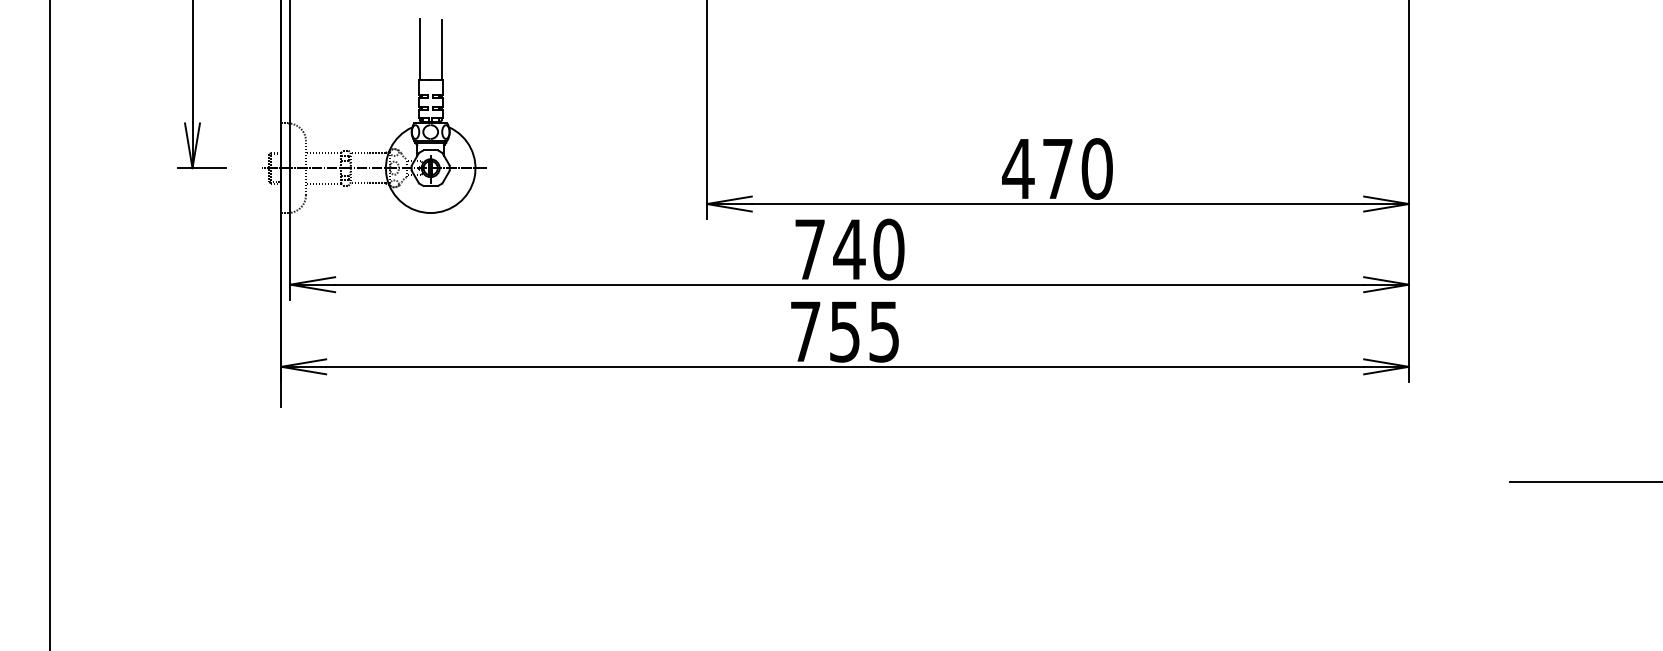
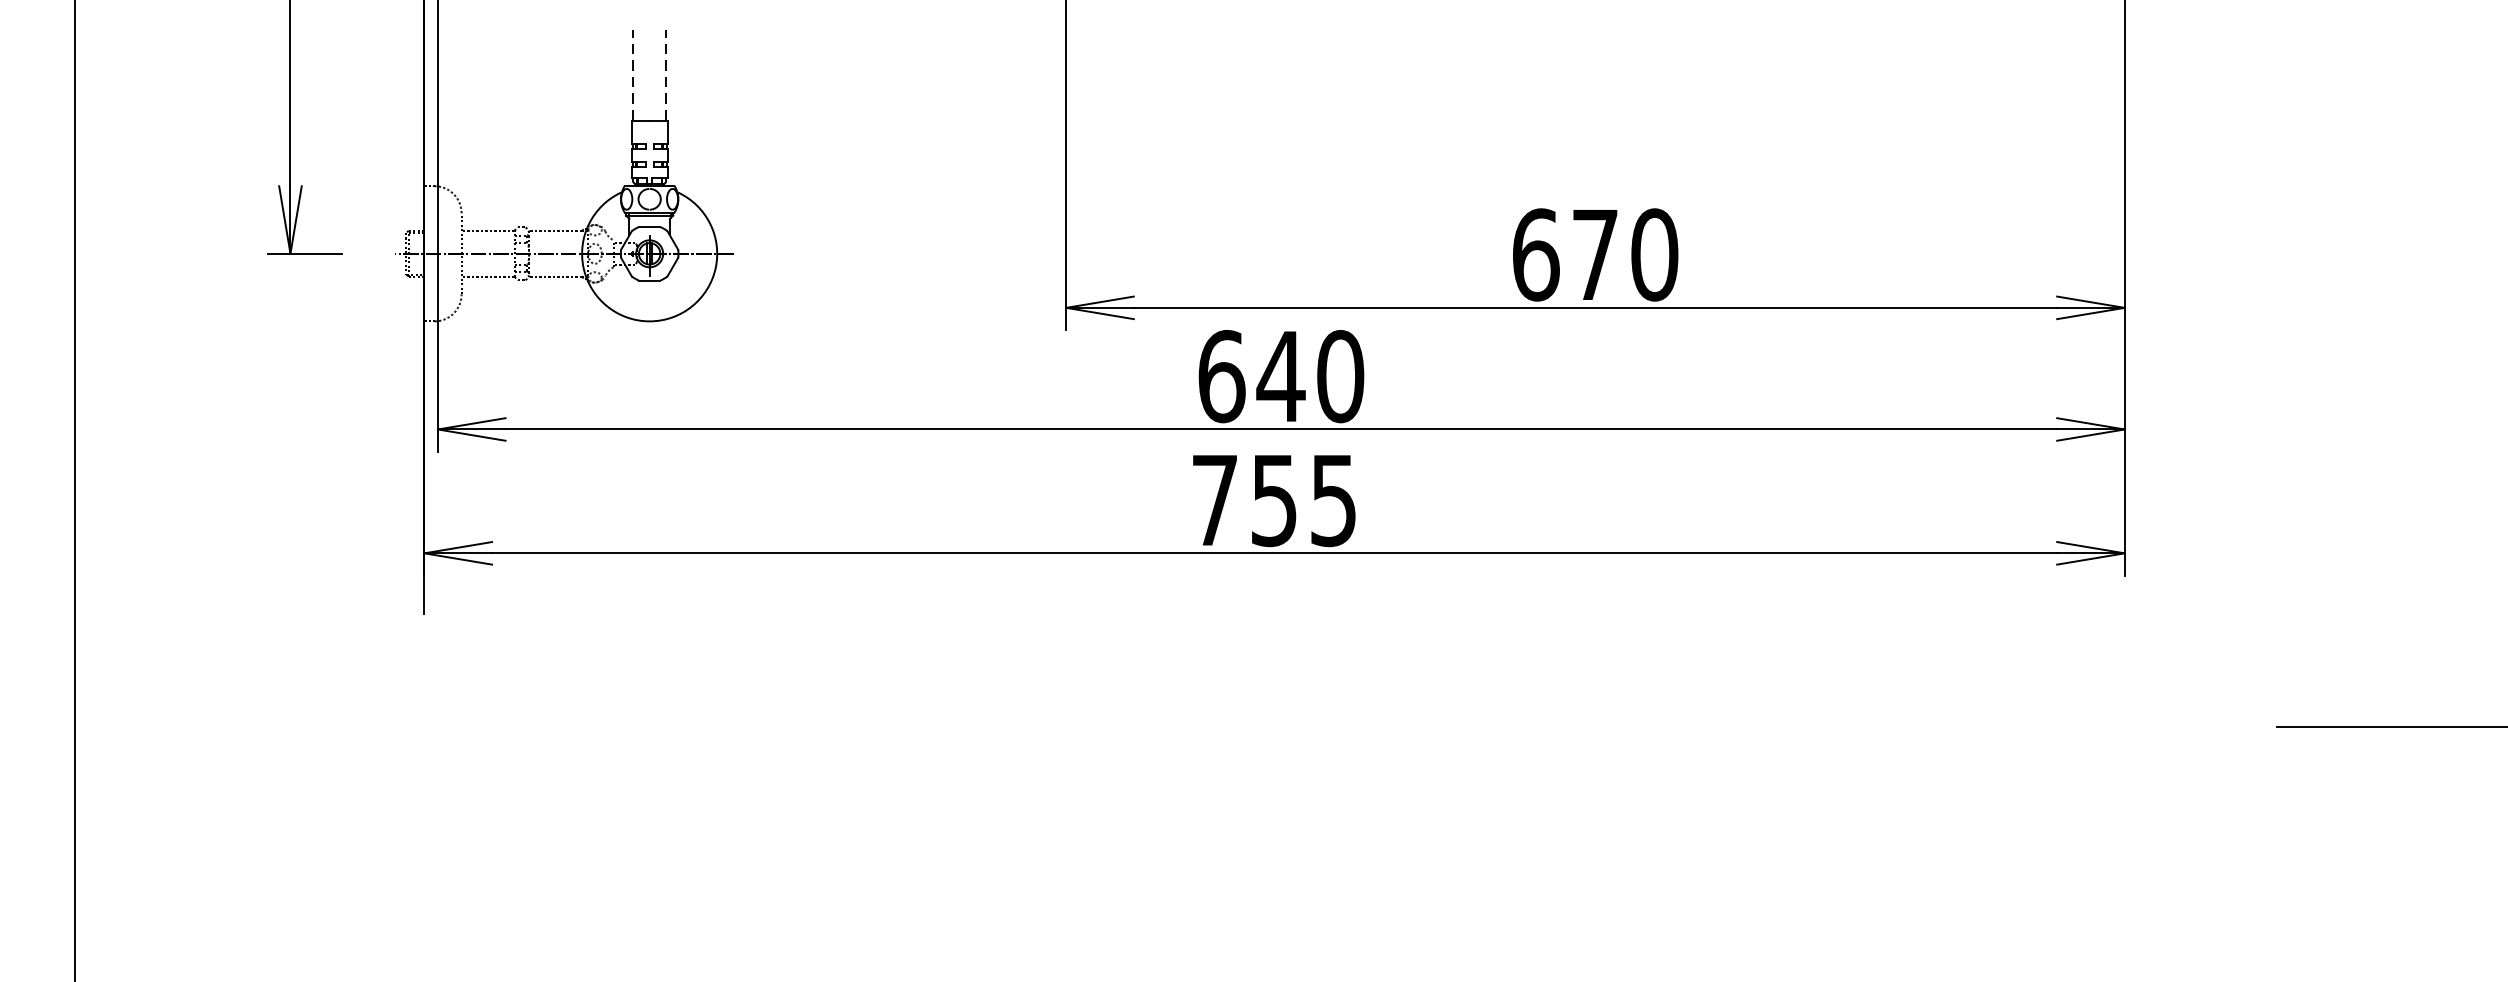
line: (419, 49) -> (632, 74), solid -> dashed
line: (441, 49) -> (665, 74), solid -> dashed
text: (1018, 168) -> (1535, 254), 470 -> 670
text: (810, 249) -> (1222, 376), 740 -> 640

